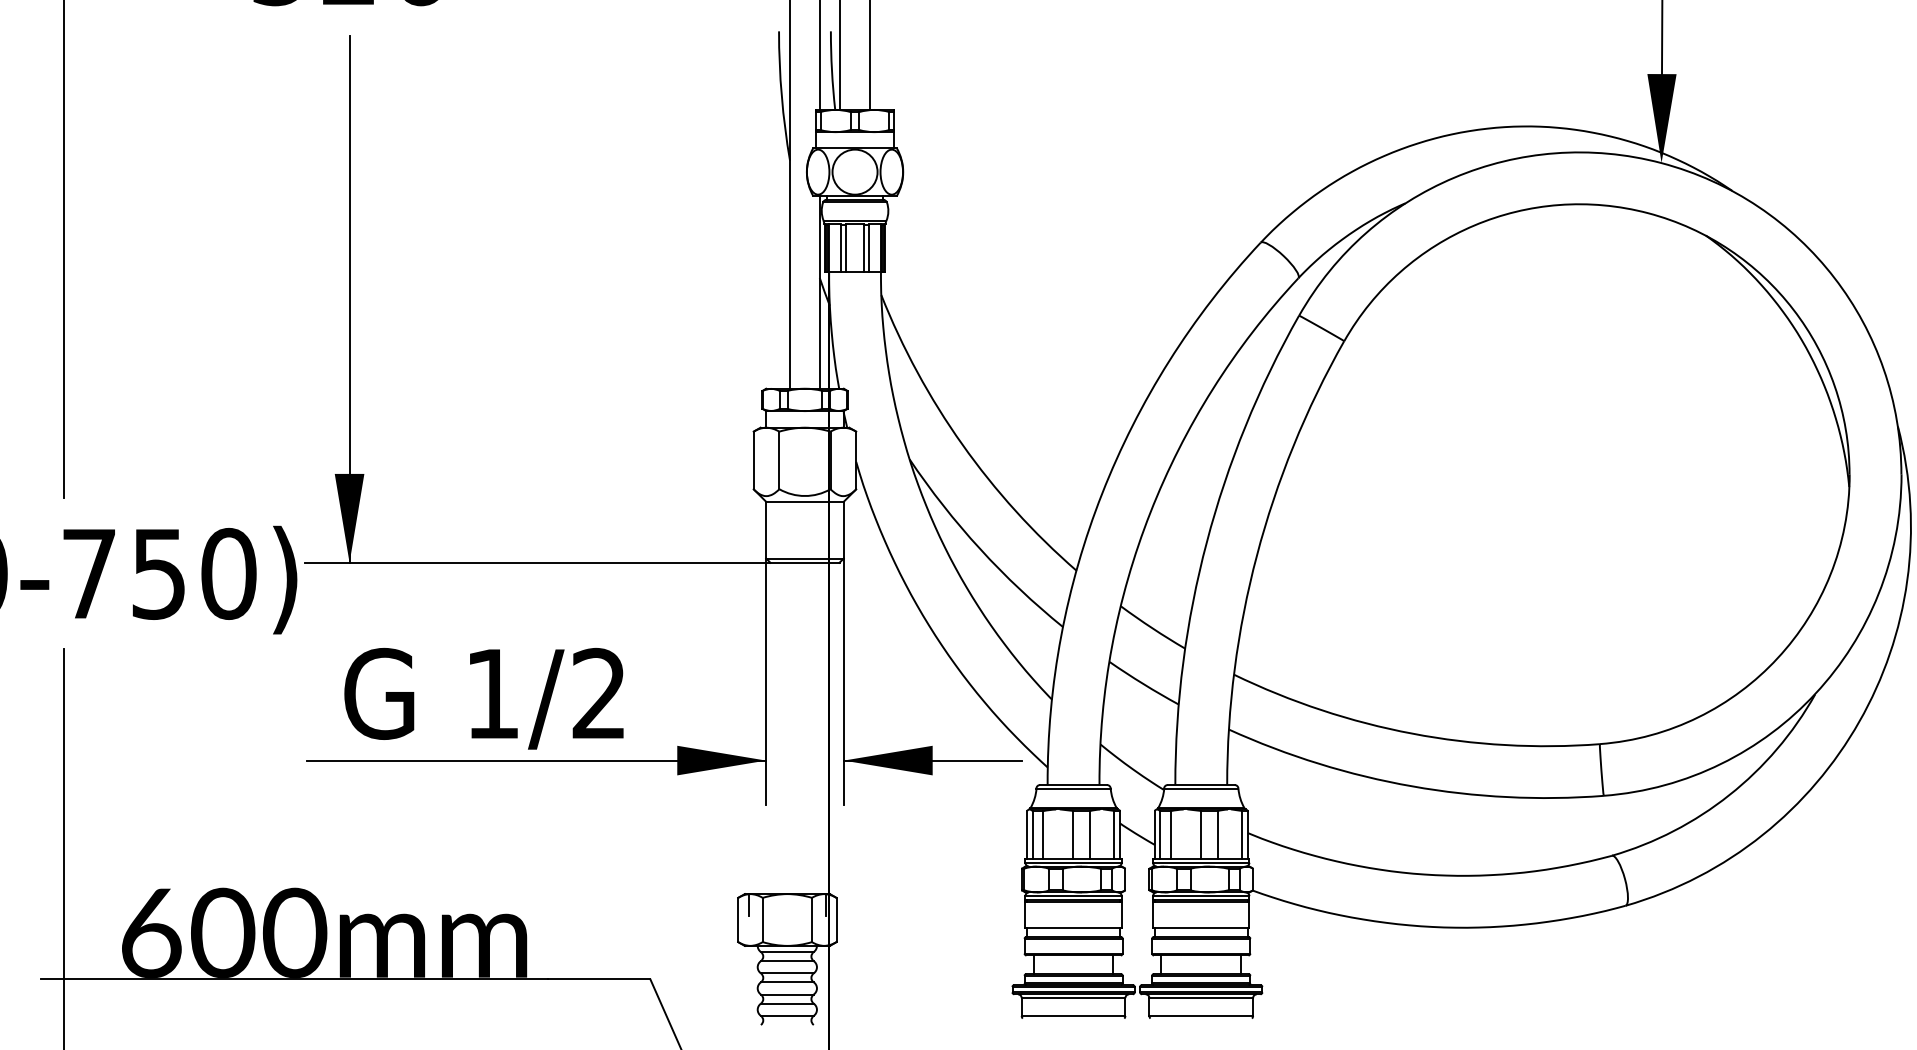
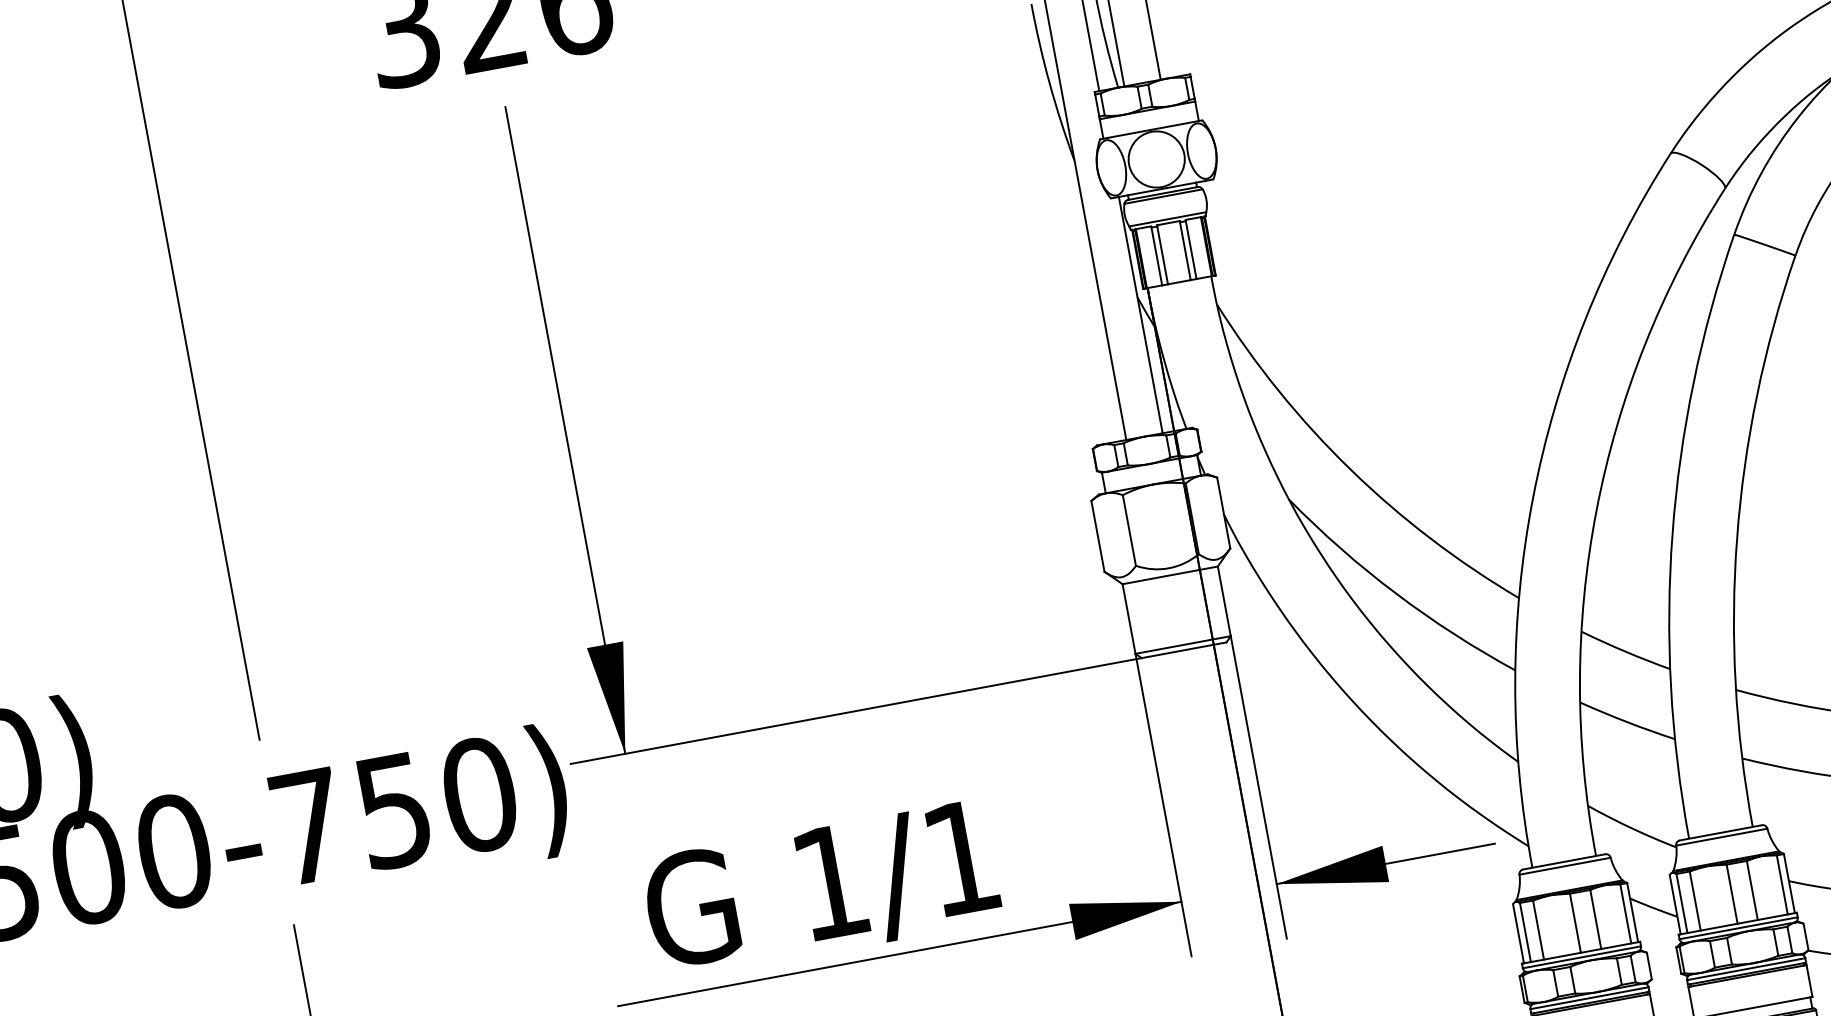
text: (598, 692) -> (960, 856), 1/2 -> 1/1

